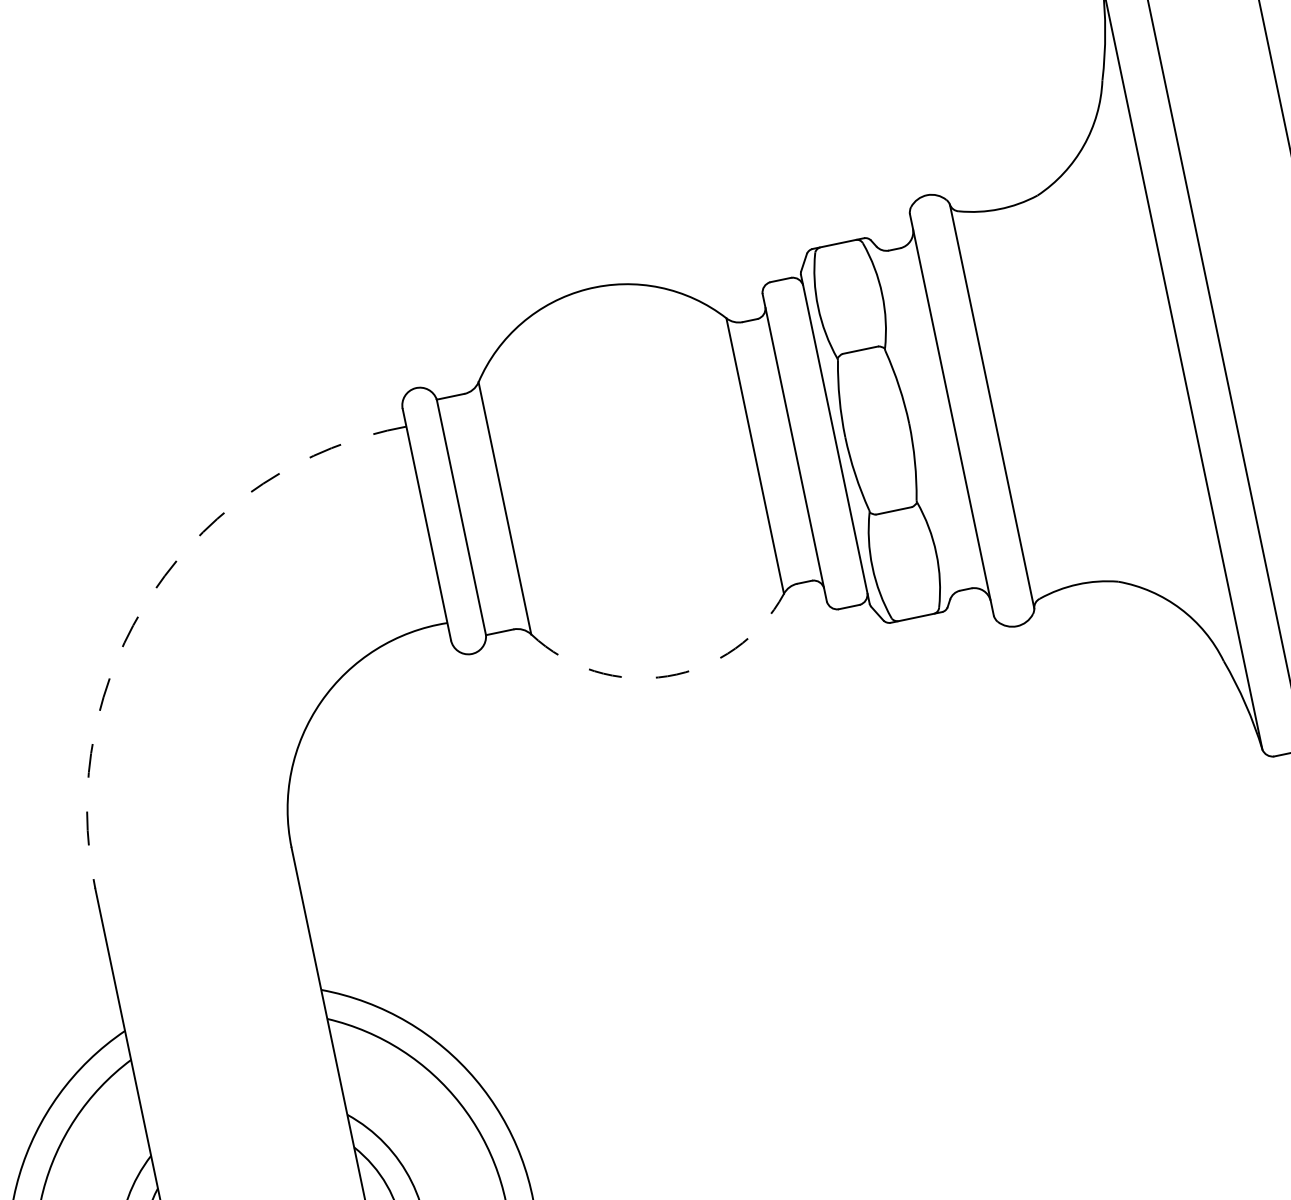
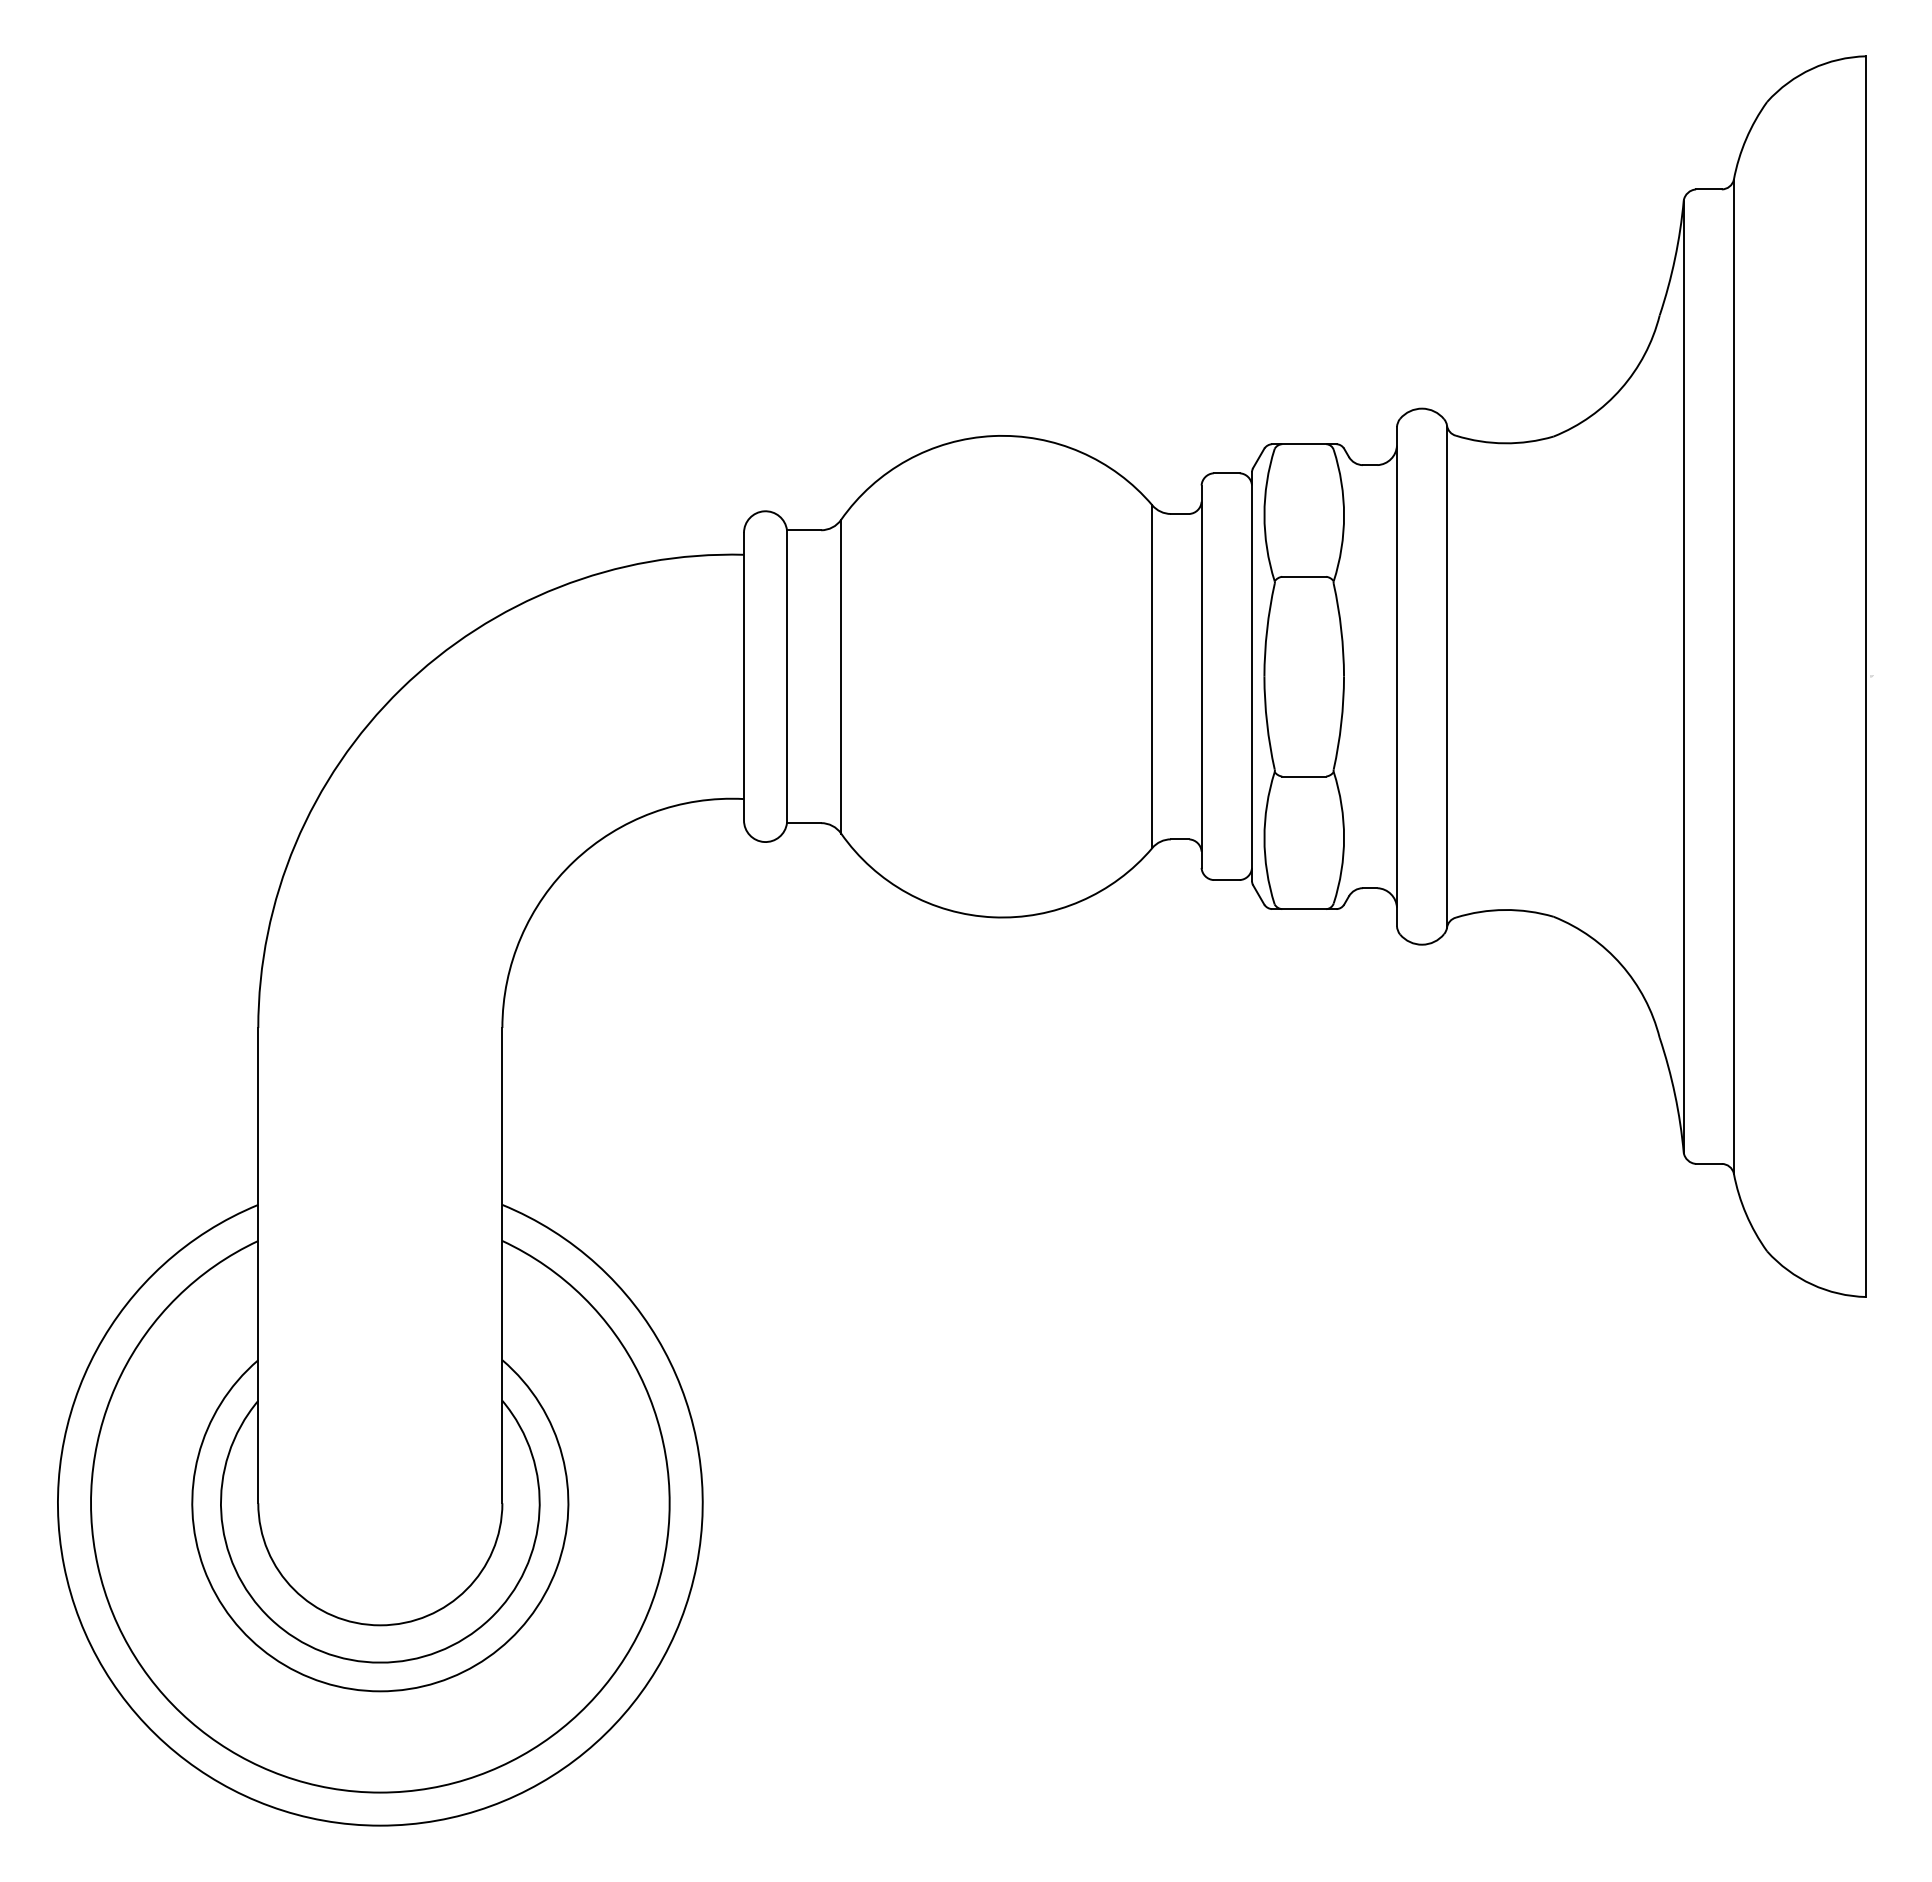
arc: (153, 591) -> (401, 688), dashed -> solid
arc: (667, 676) -> (993, 917), dashed -> solid

